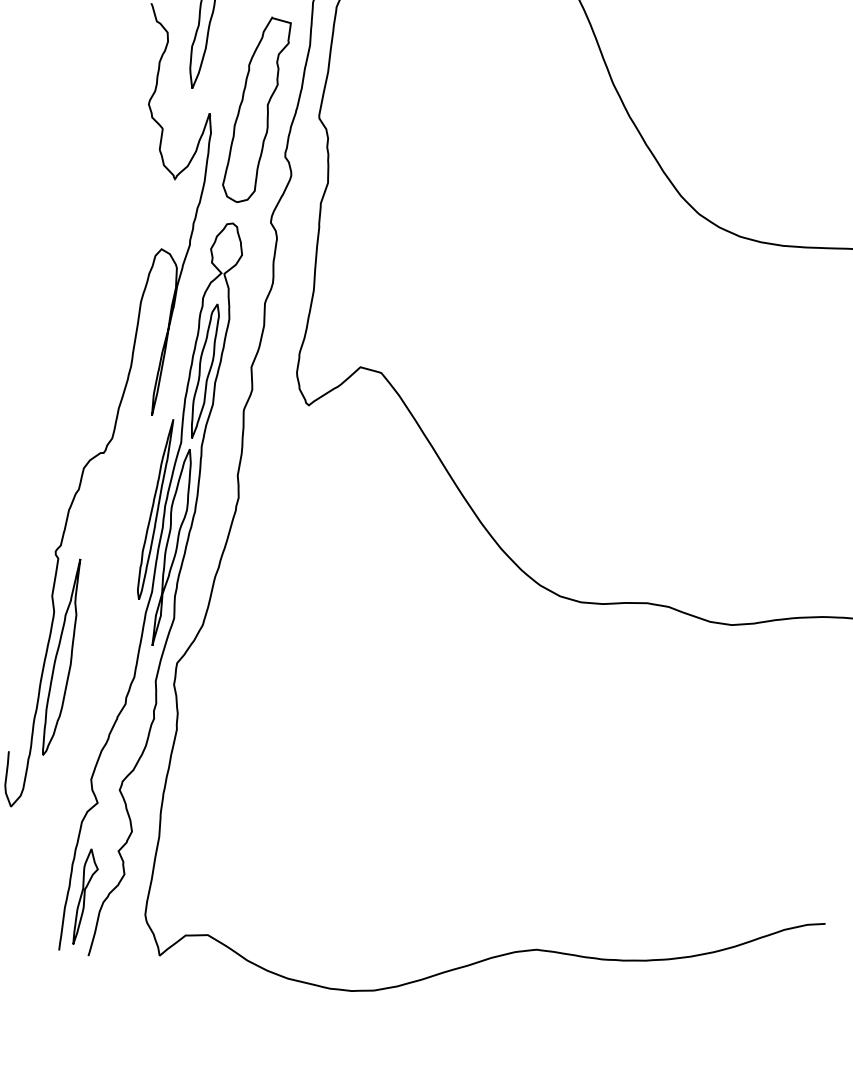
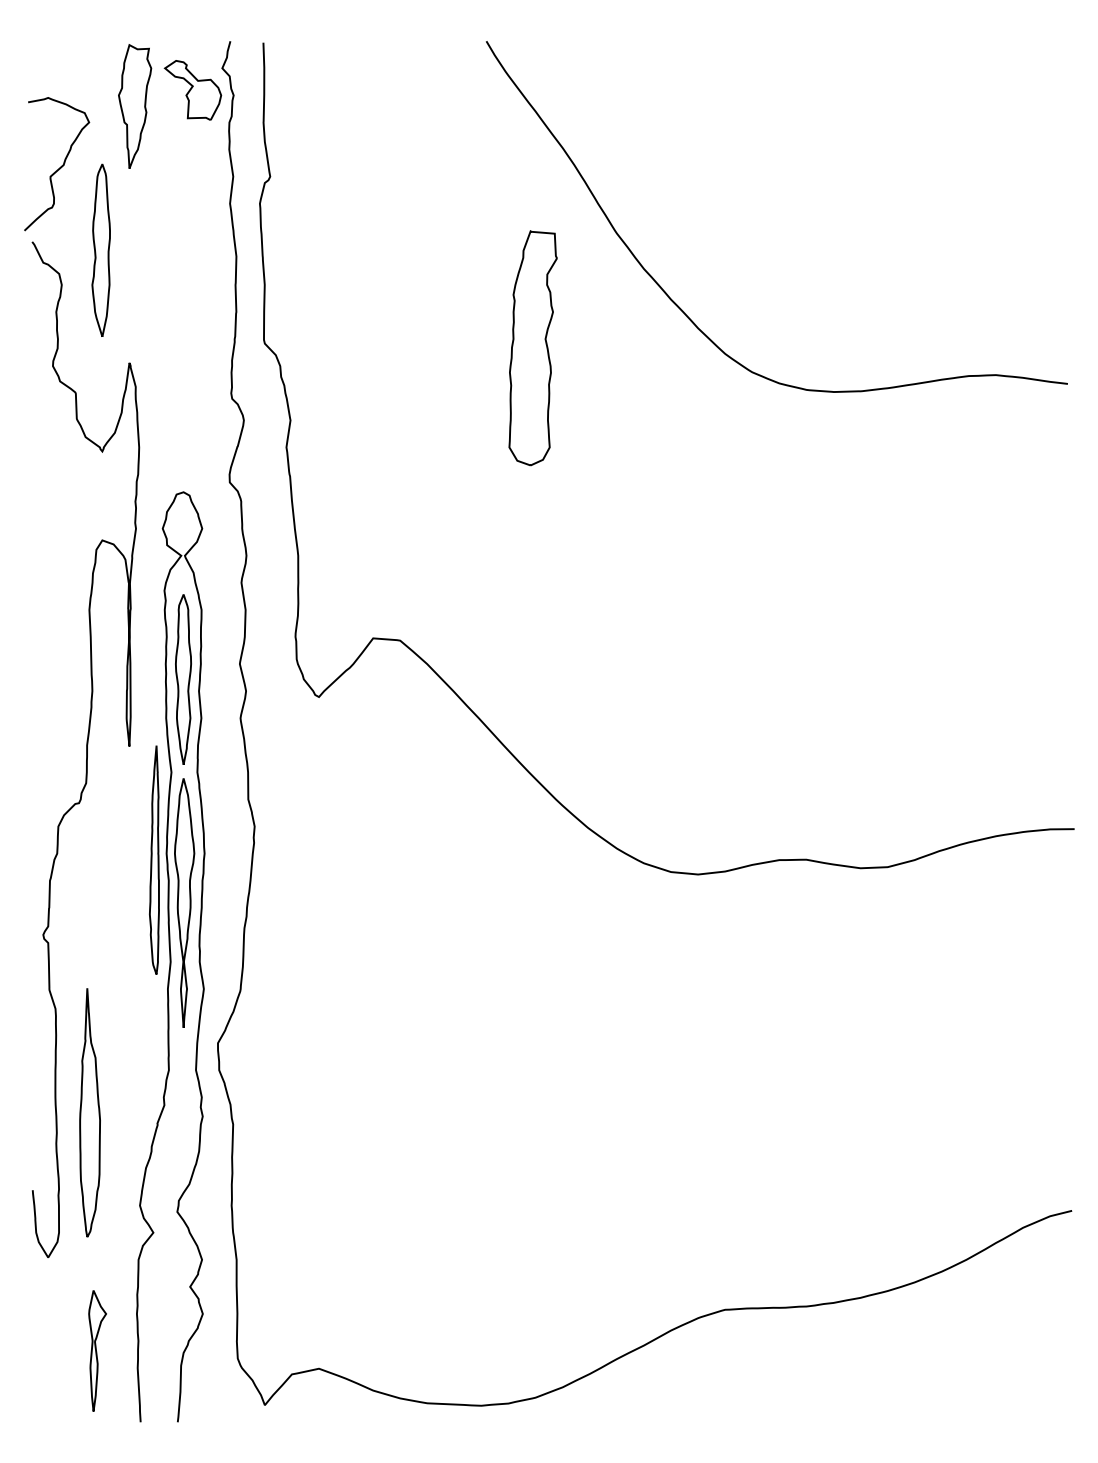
part: (256, 110) -> (532, 348), moved
part: (63, 657) -> (89, 1112), moved
part: (85, 896) -> (97, 1350), moved

